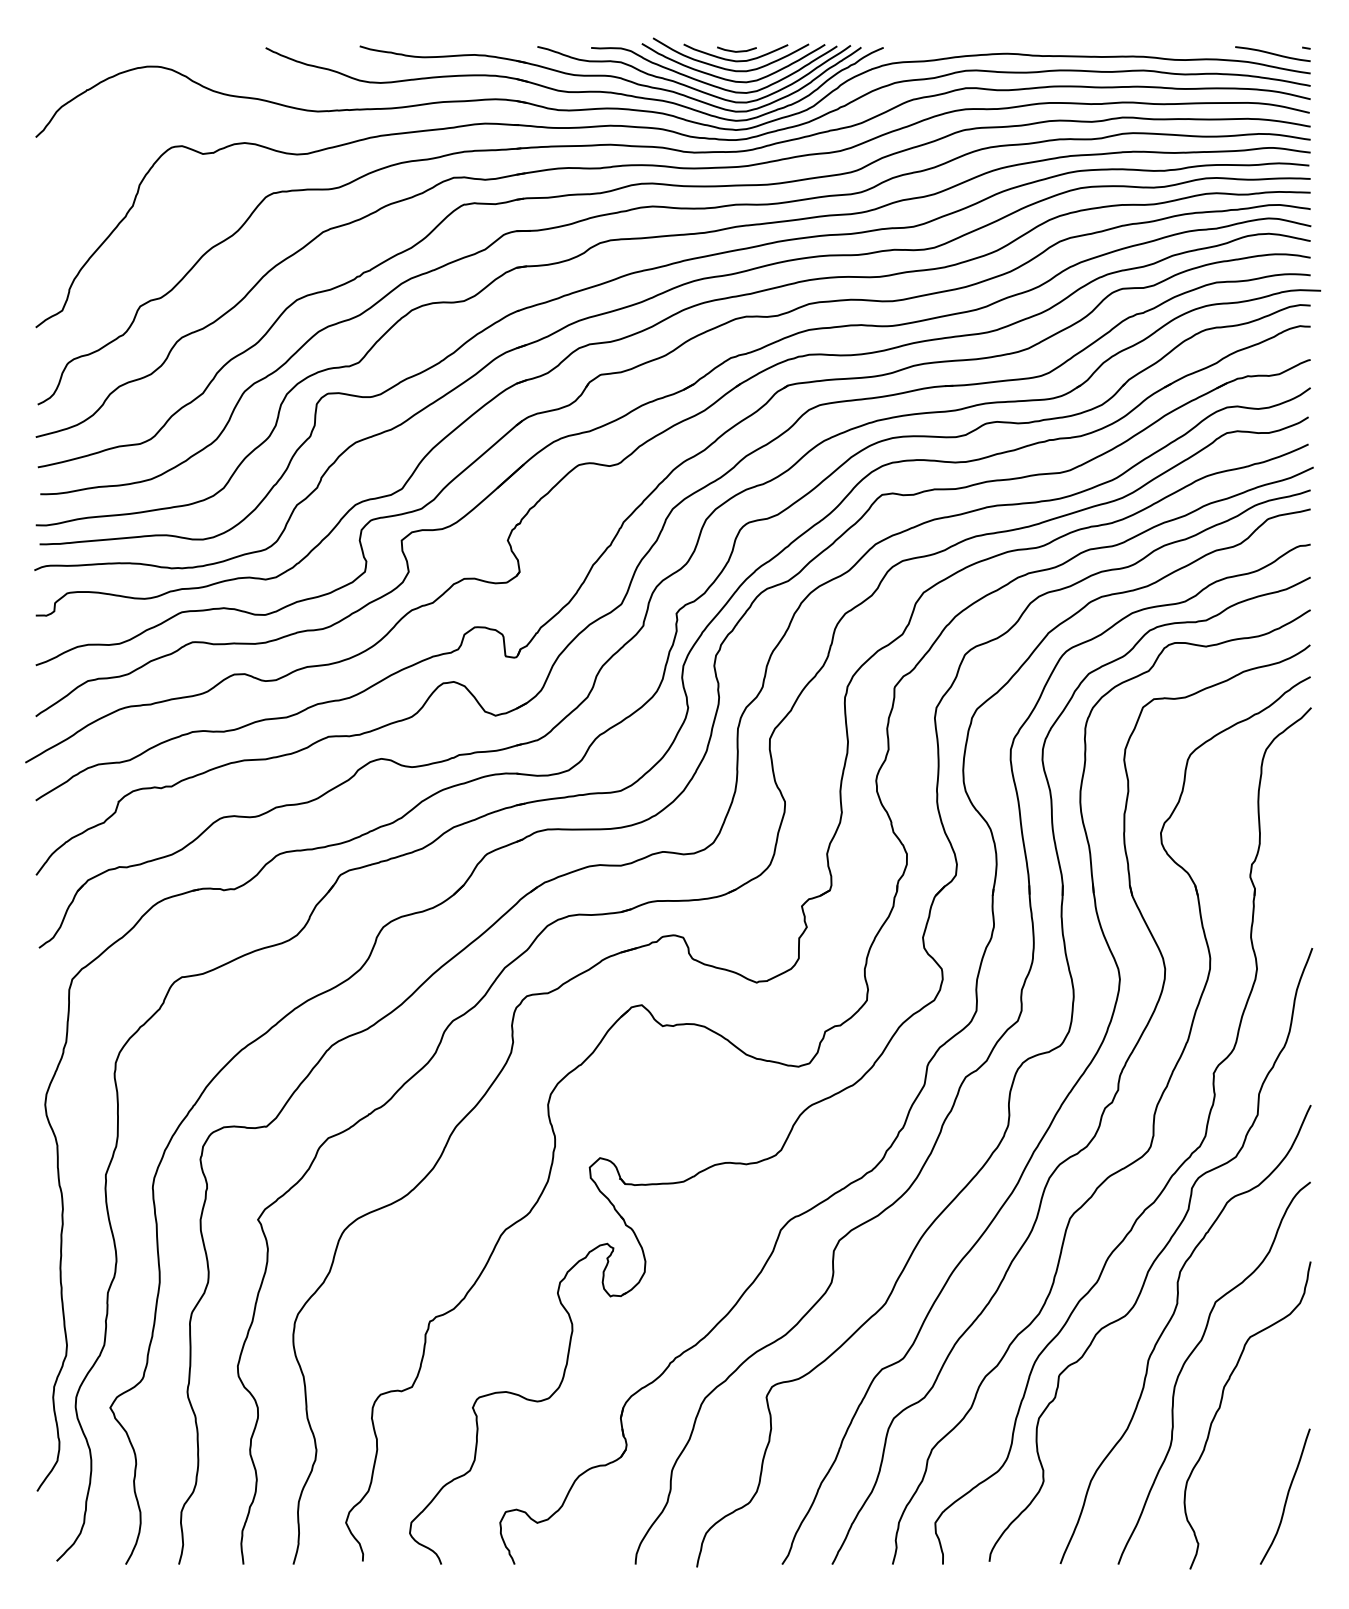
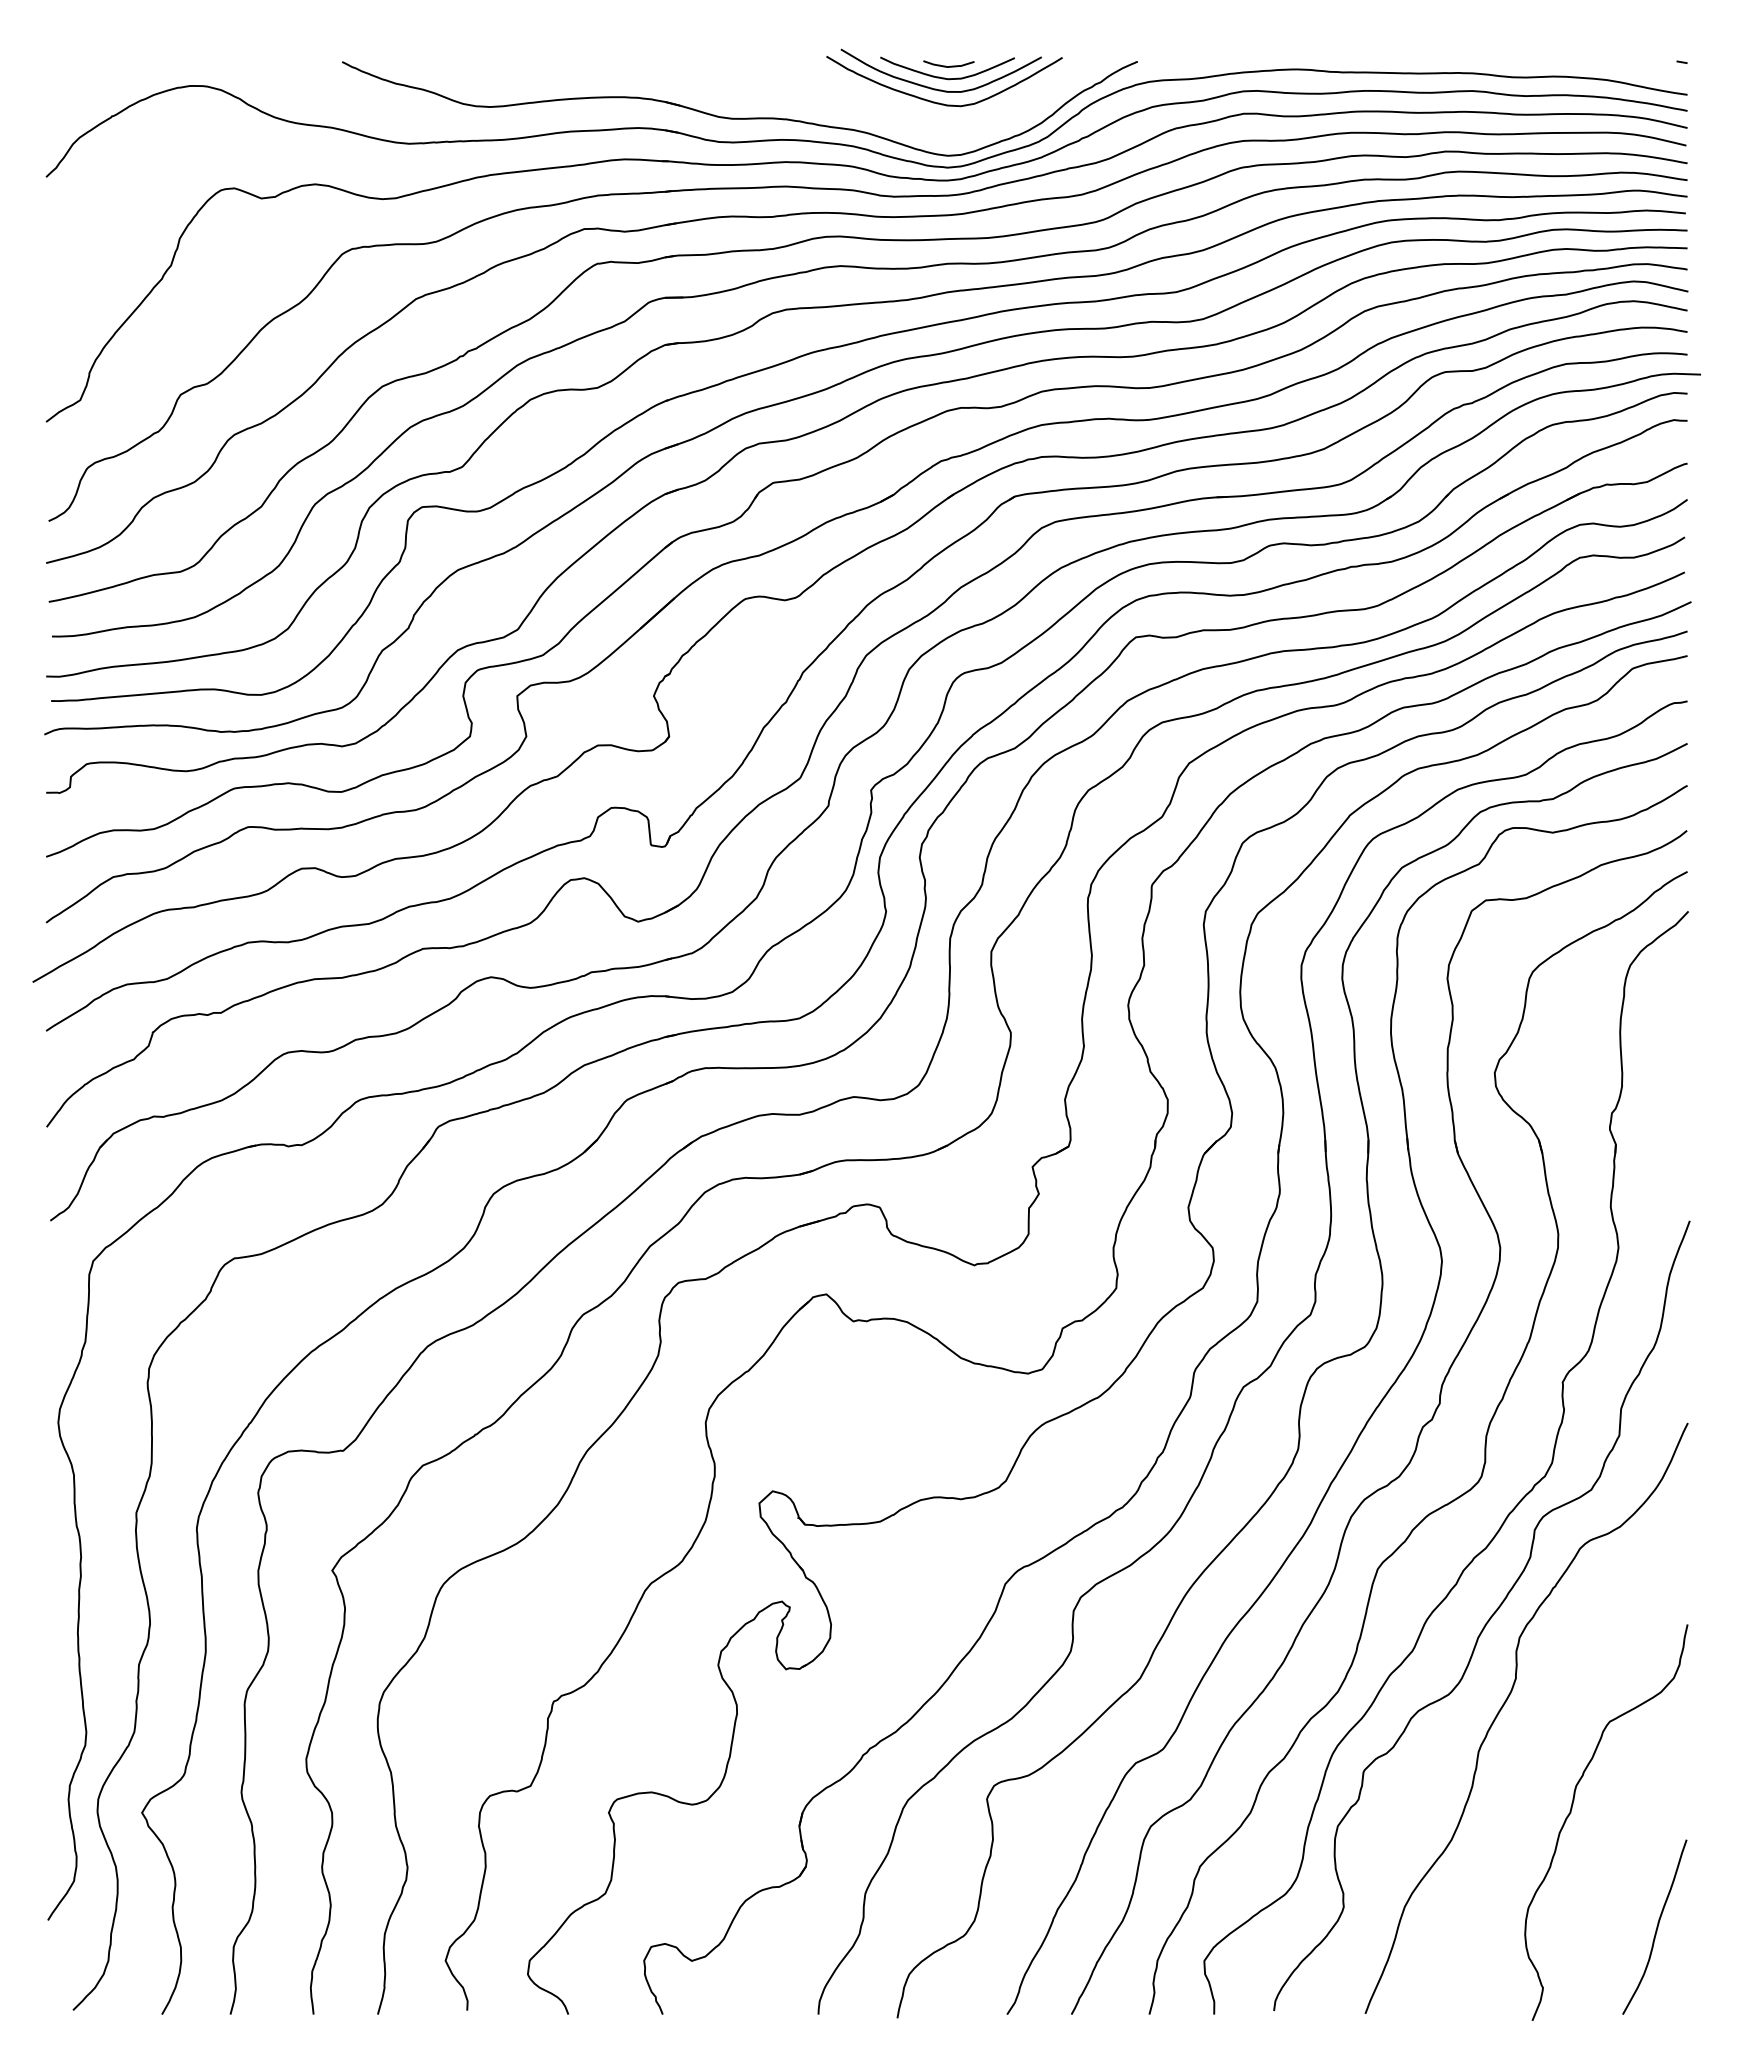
curve: (1272, 53) -> (1638, 69), removed
part: (610, 78) -> (786, 101), removed
curve: (1190, 1356) -> (1532, 1746), removed

